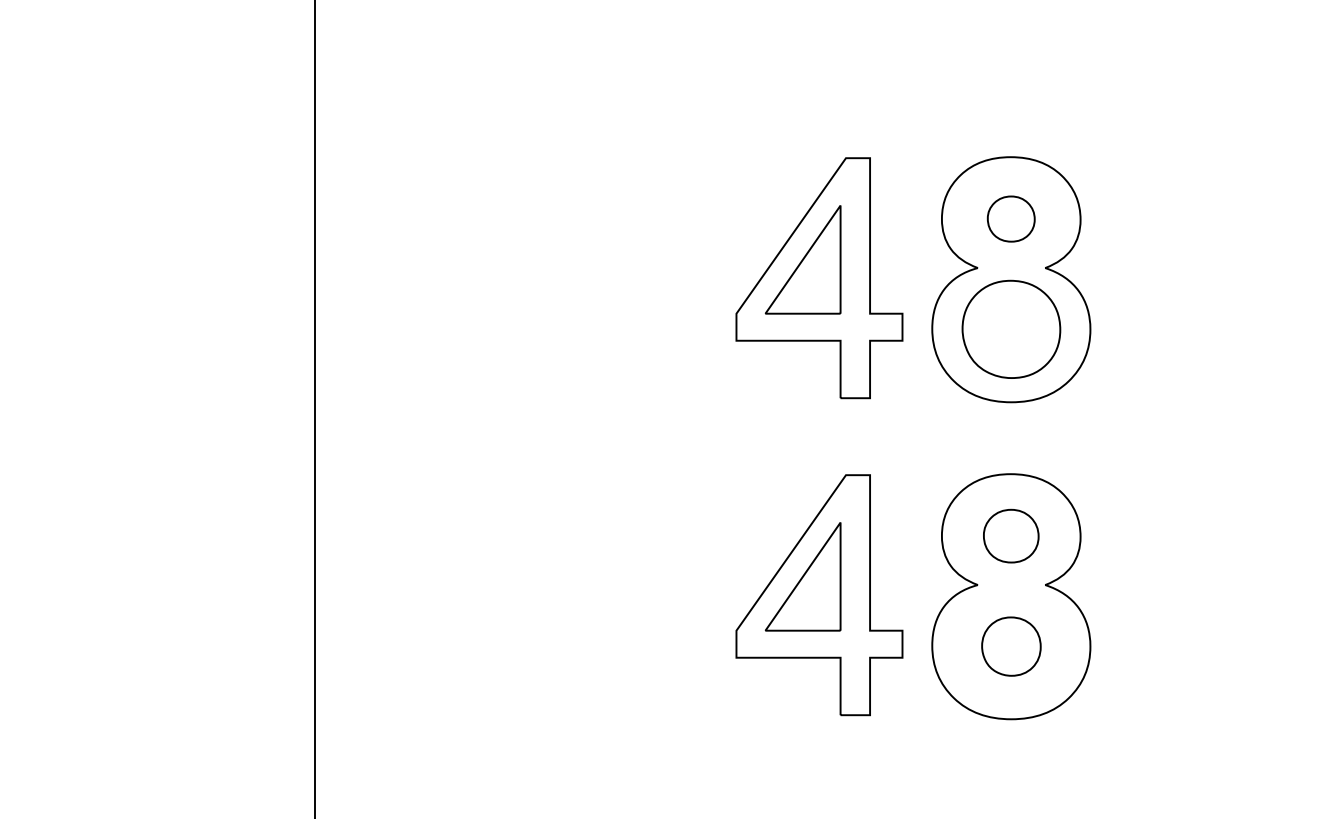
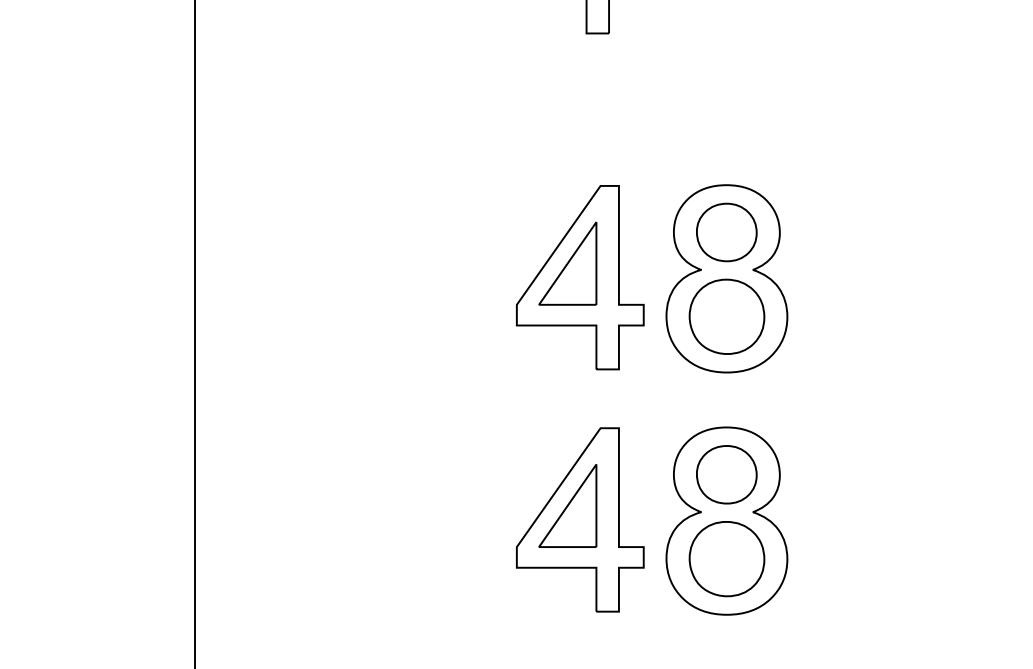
part: (1010, 219) -> (726, 232), size x1.67
part: (1010, 535) -> (726, 474), size x1.43
part: (1010, 646) -> (726, 559), size x1.67

